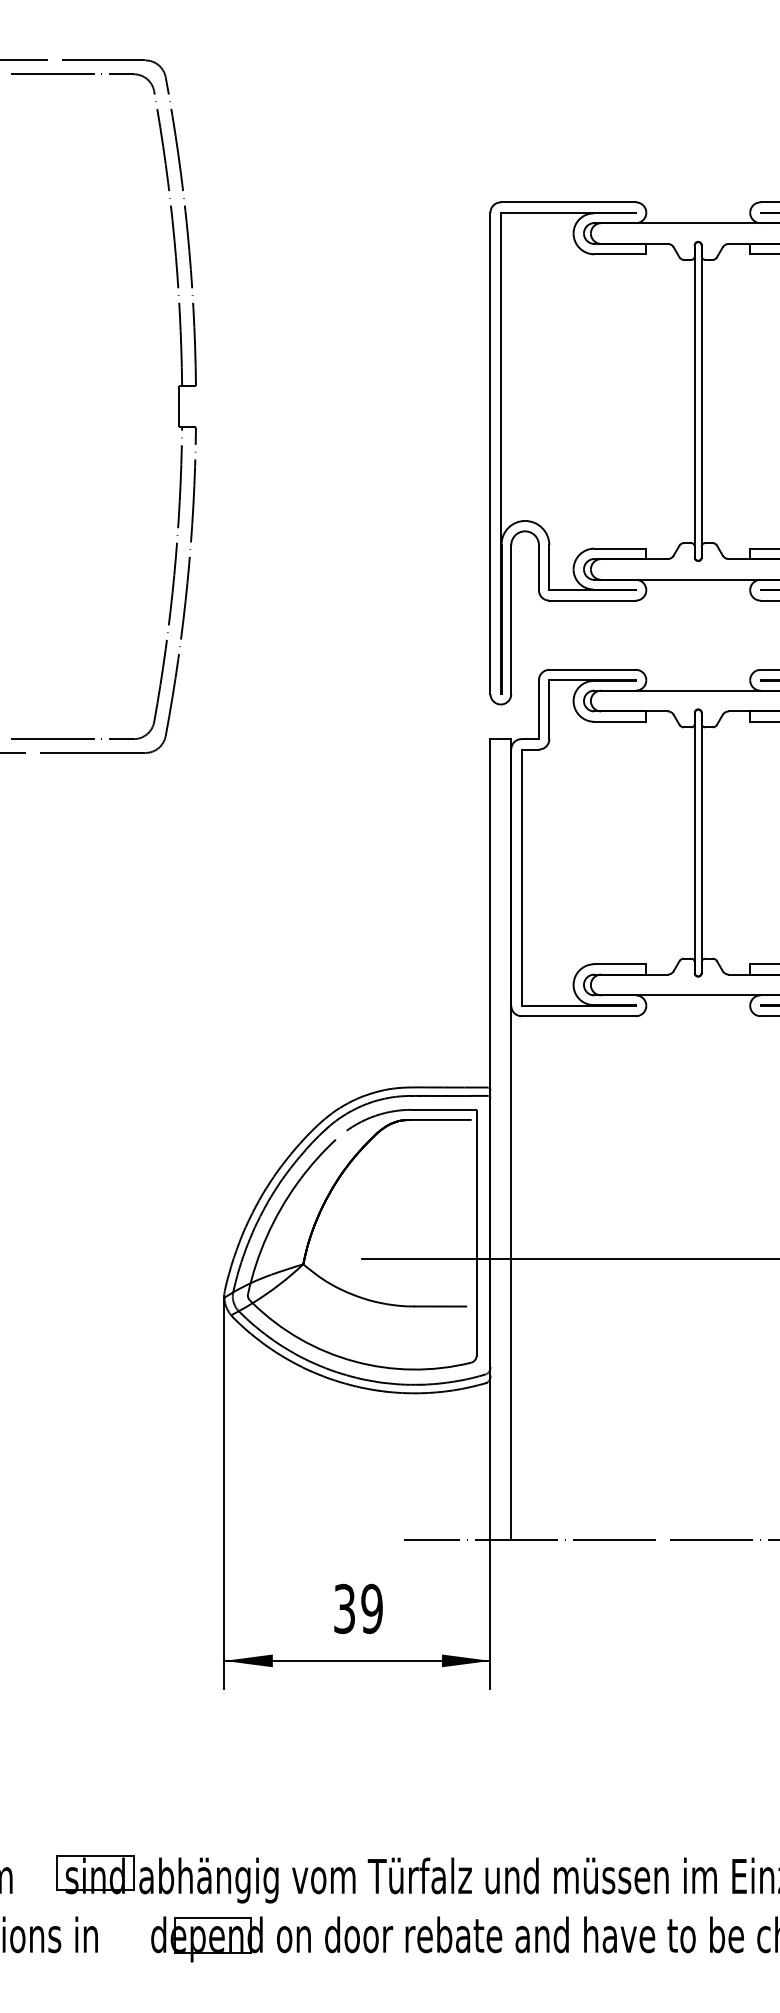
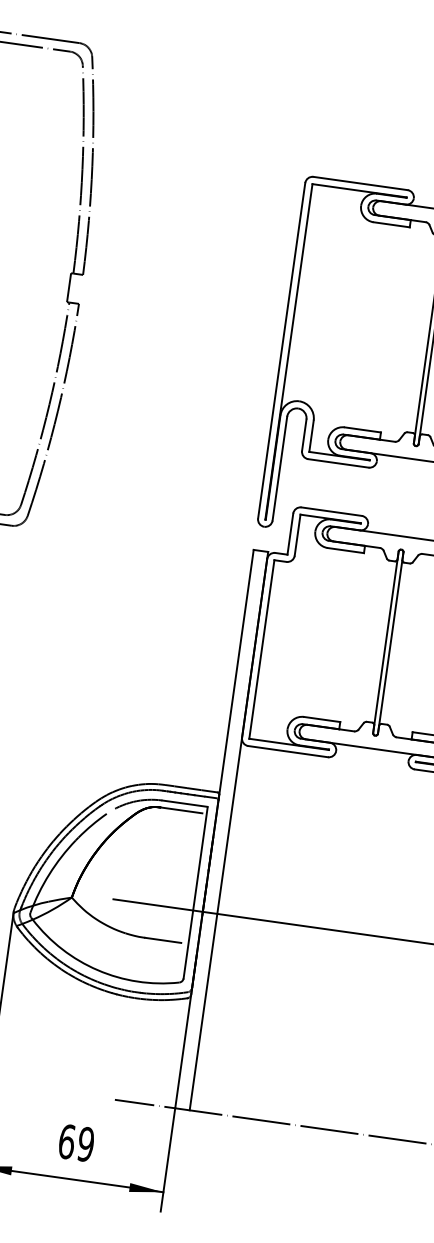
text: (344, 1608) -> (66, 1141), 39 -> 69

